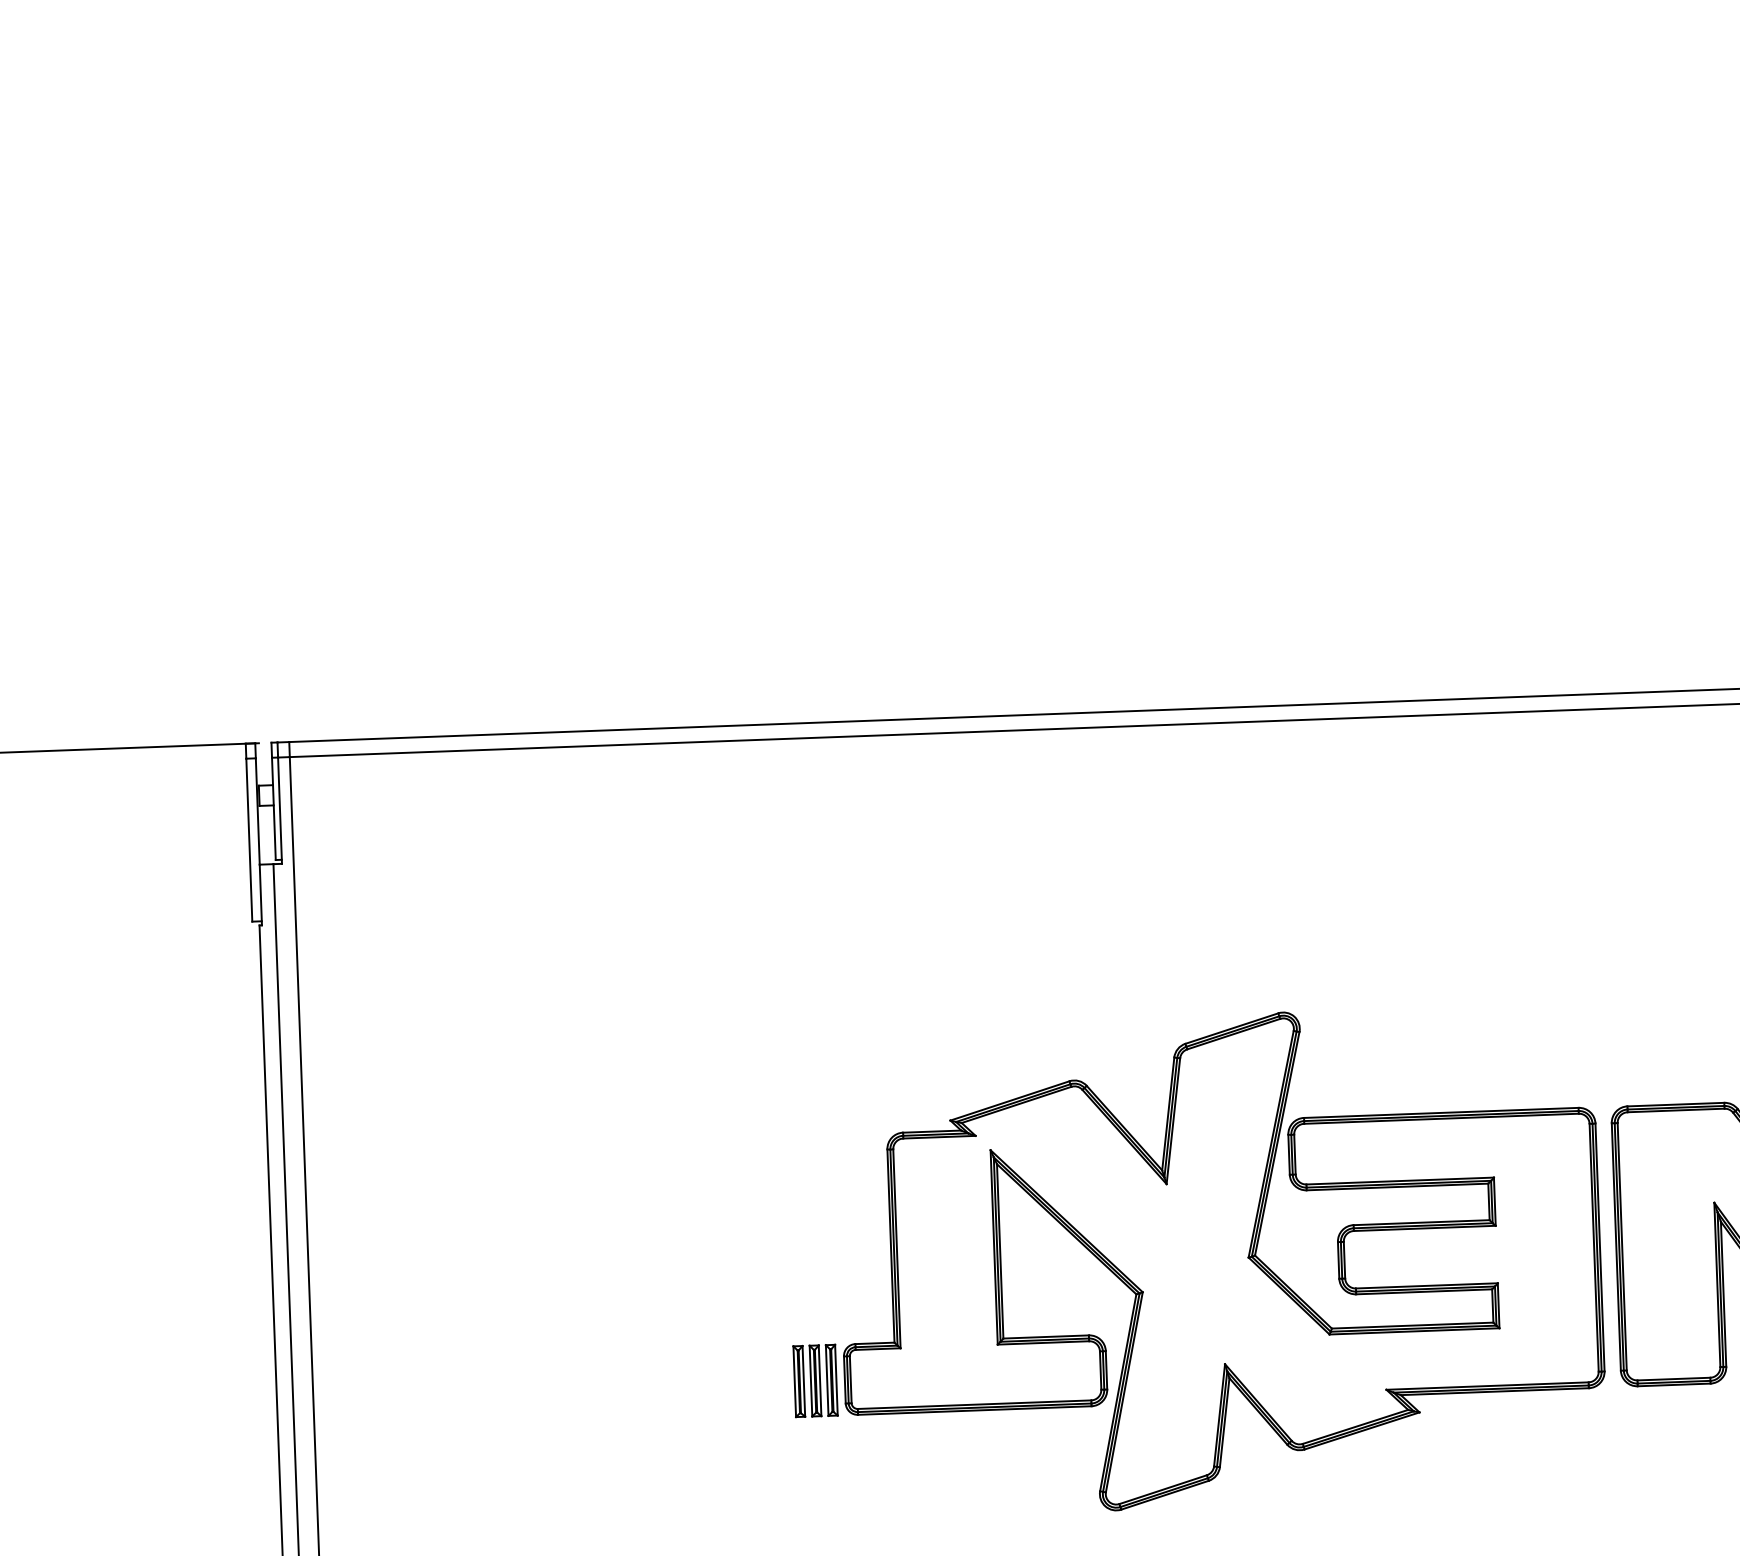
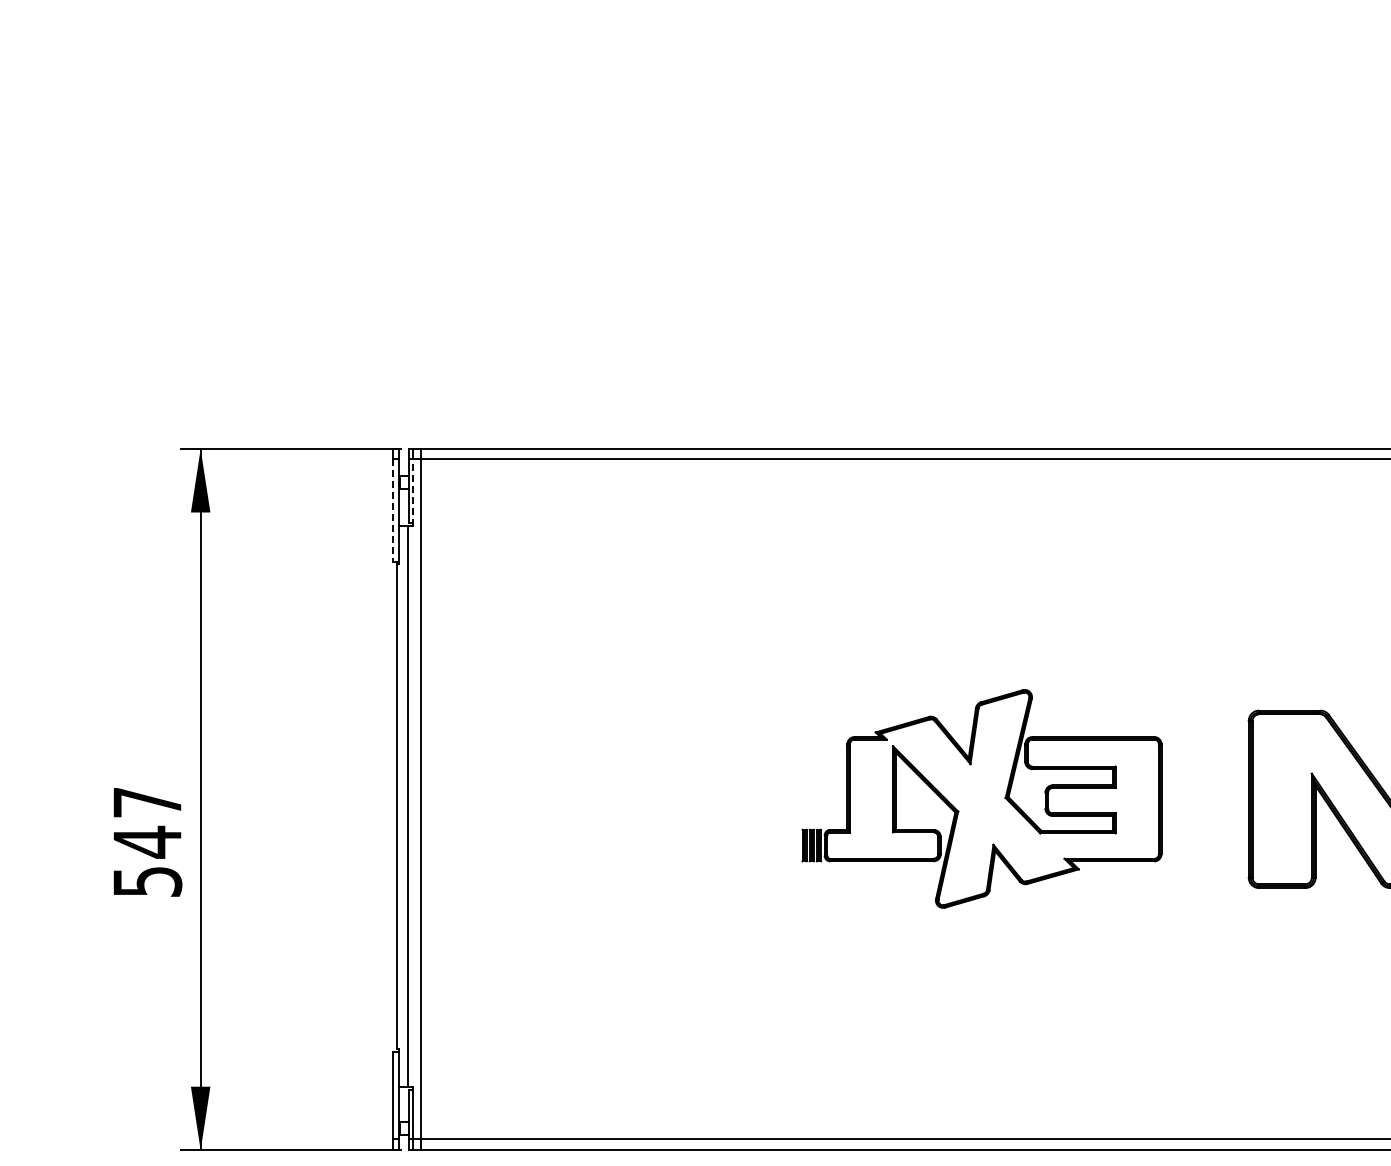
line: (280, 811) -> (413, 492), solid -> dashed
line: (248, 840) -> (392, 510), solid -> dashed
part: (1194, 1261) -> (981, 798), size x0.7

